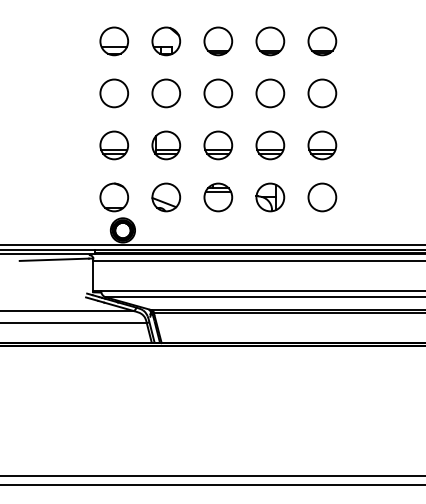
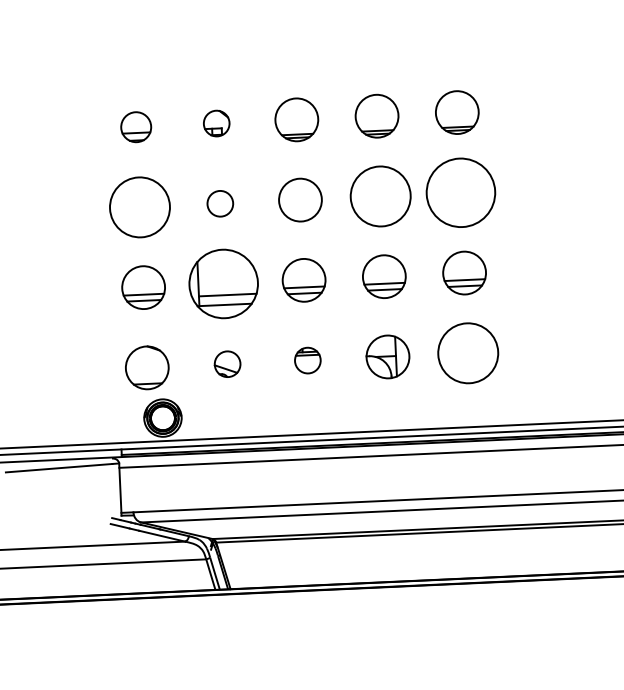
part: (113, 41) -> (135, 127), size x0.7
part: (166, 41) -> (216, 123), size x0.6
circle: (114, 93) -> (140, 207), size x1.4
circle: (166, 93) -> (220, 203), size x0.6
circle: (270, 93) -> (380, 196), size x1.4
circle: (322, 93) -> (461, 192), size x1.6
part: (166, 145) -> (224, 284), size x1.6
part: (166, 197) -> (227, 364), size x0.6
part: (218, 197) -> (308, 360), size x0.6
circle: (322, 197) -> (468, 353), size x1.4

